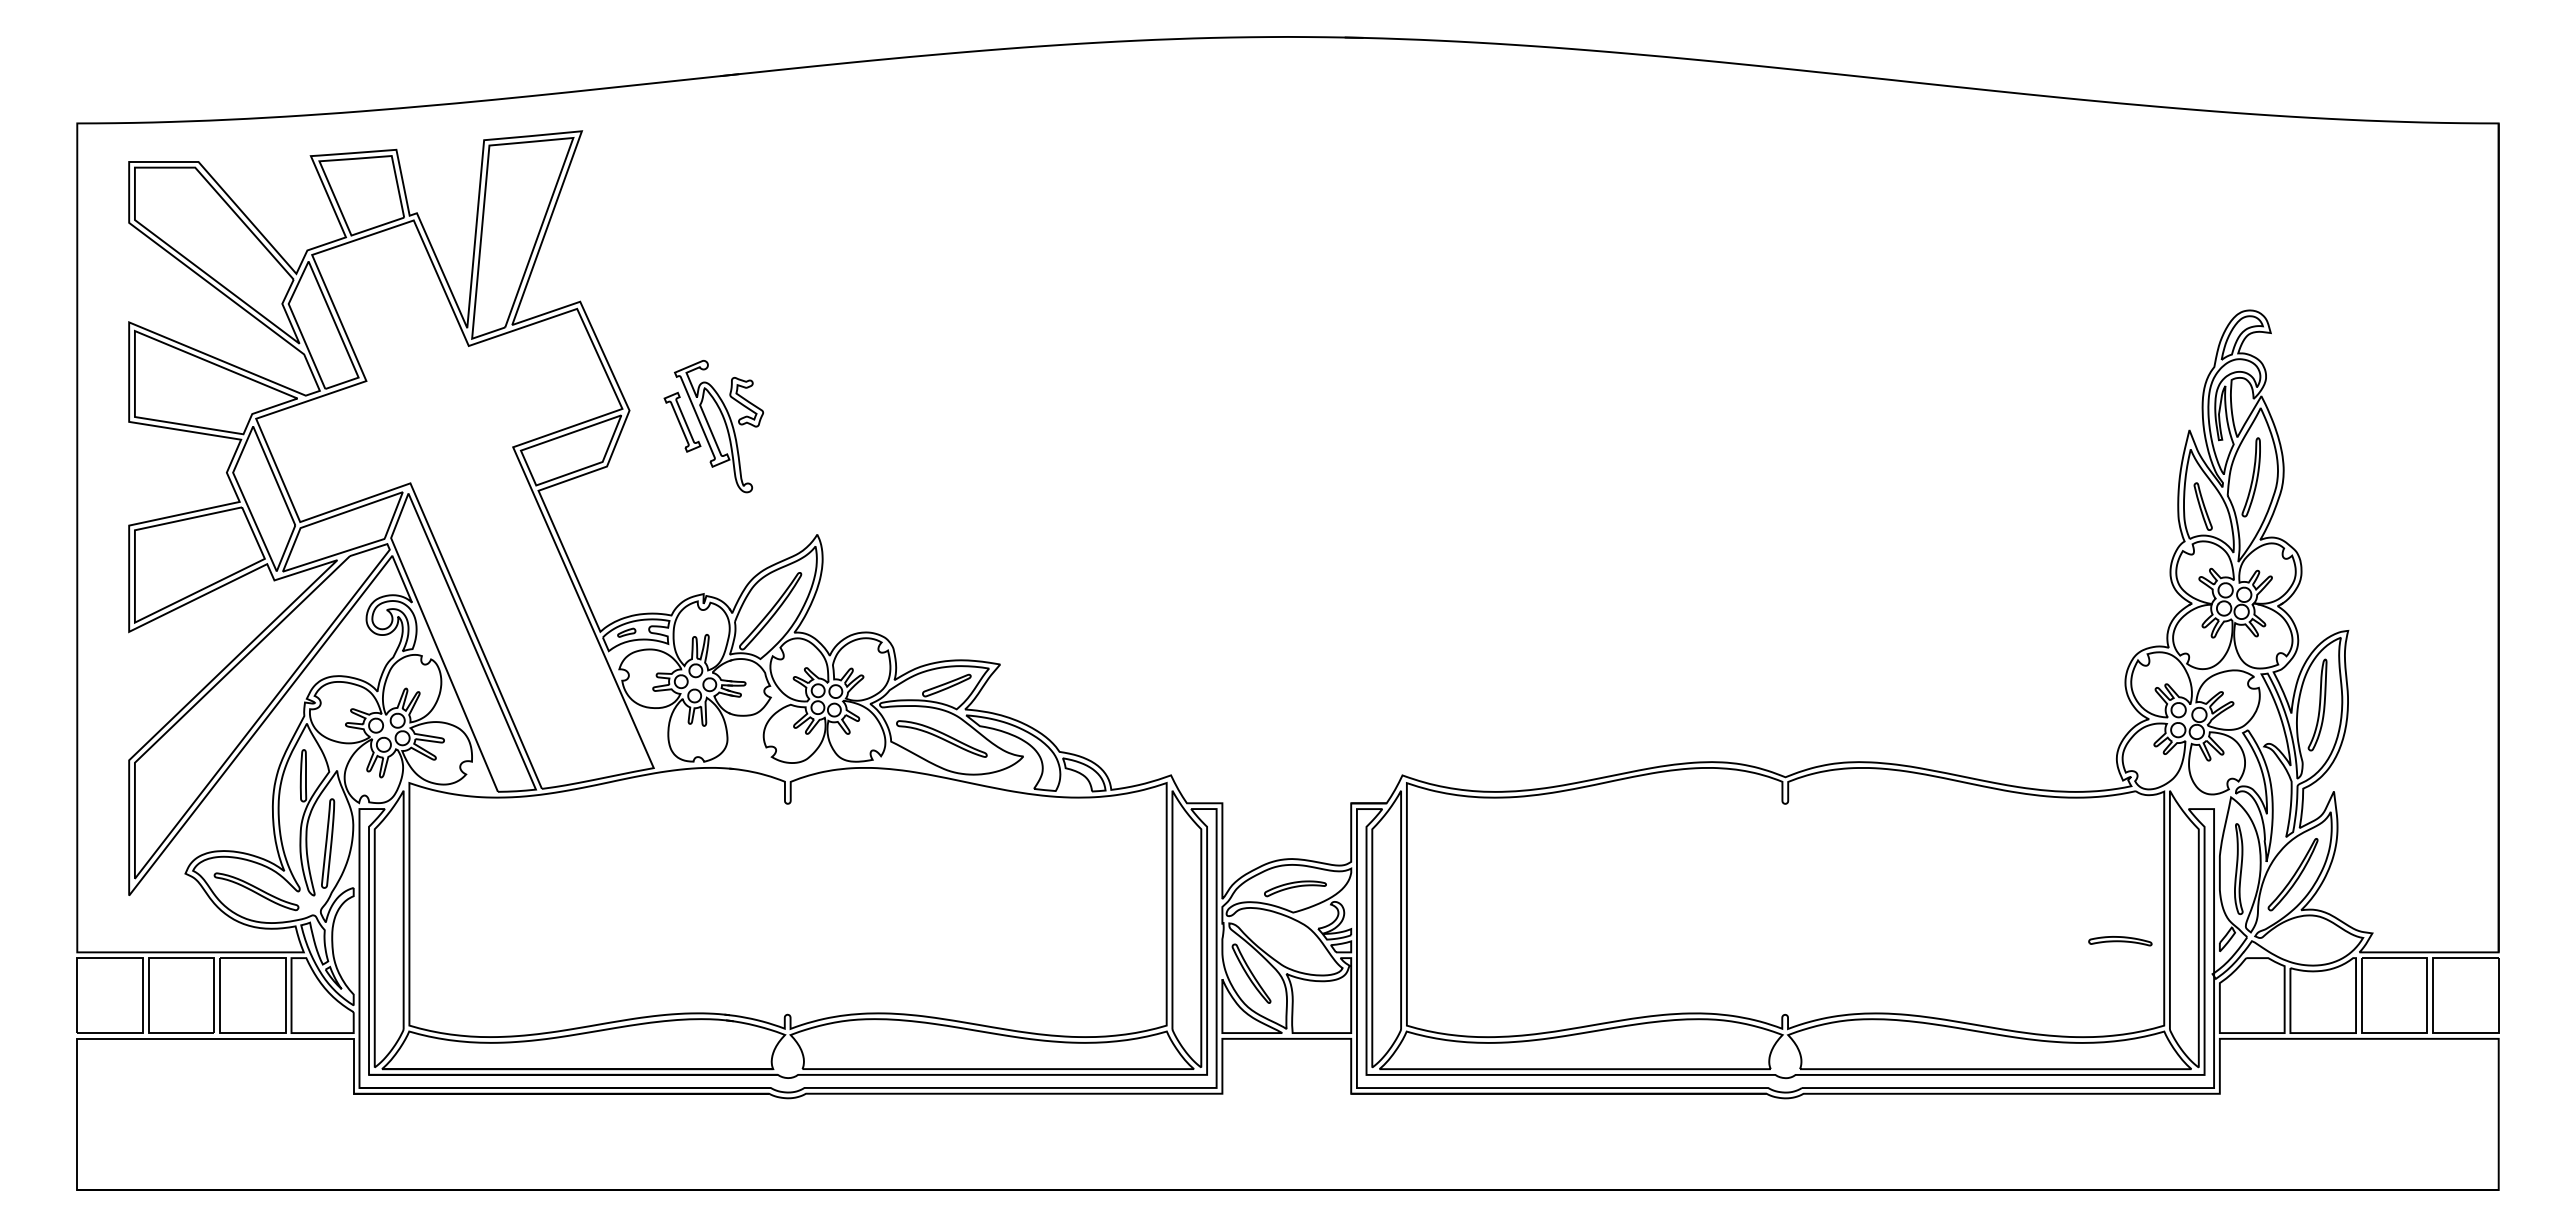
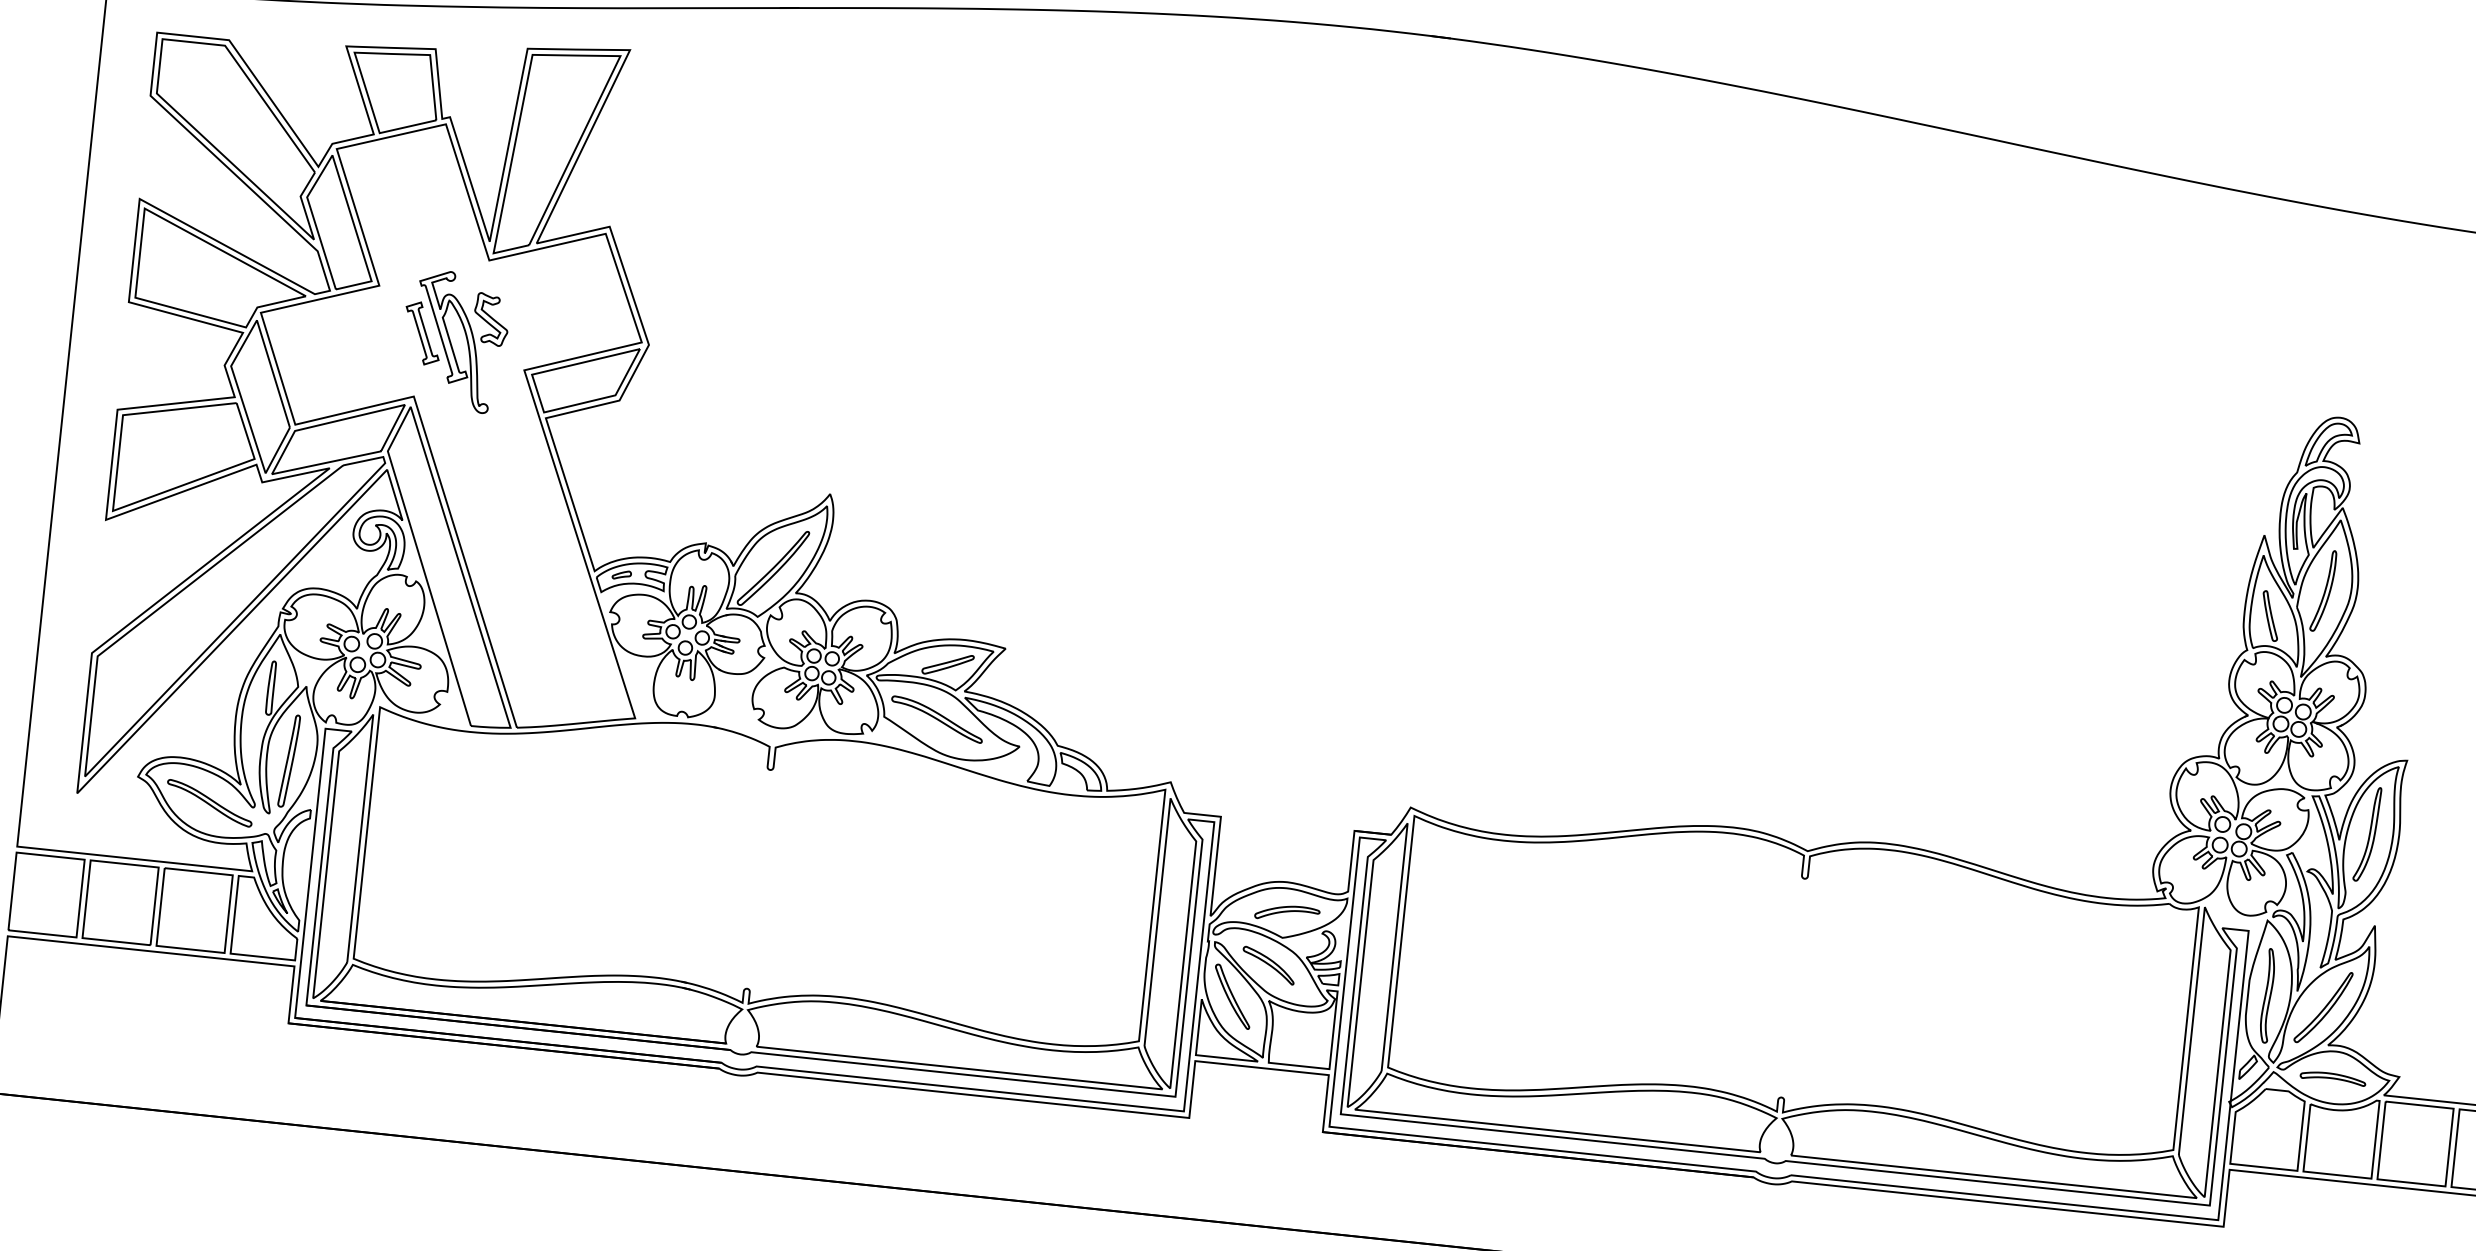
part: (713, 426) -> (454, 341), moved
part: (1282, 940) -> (1268, 965), added
part: (2120, 941) -> (2333, 1078), moved

